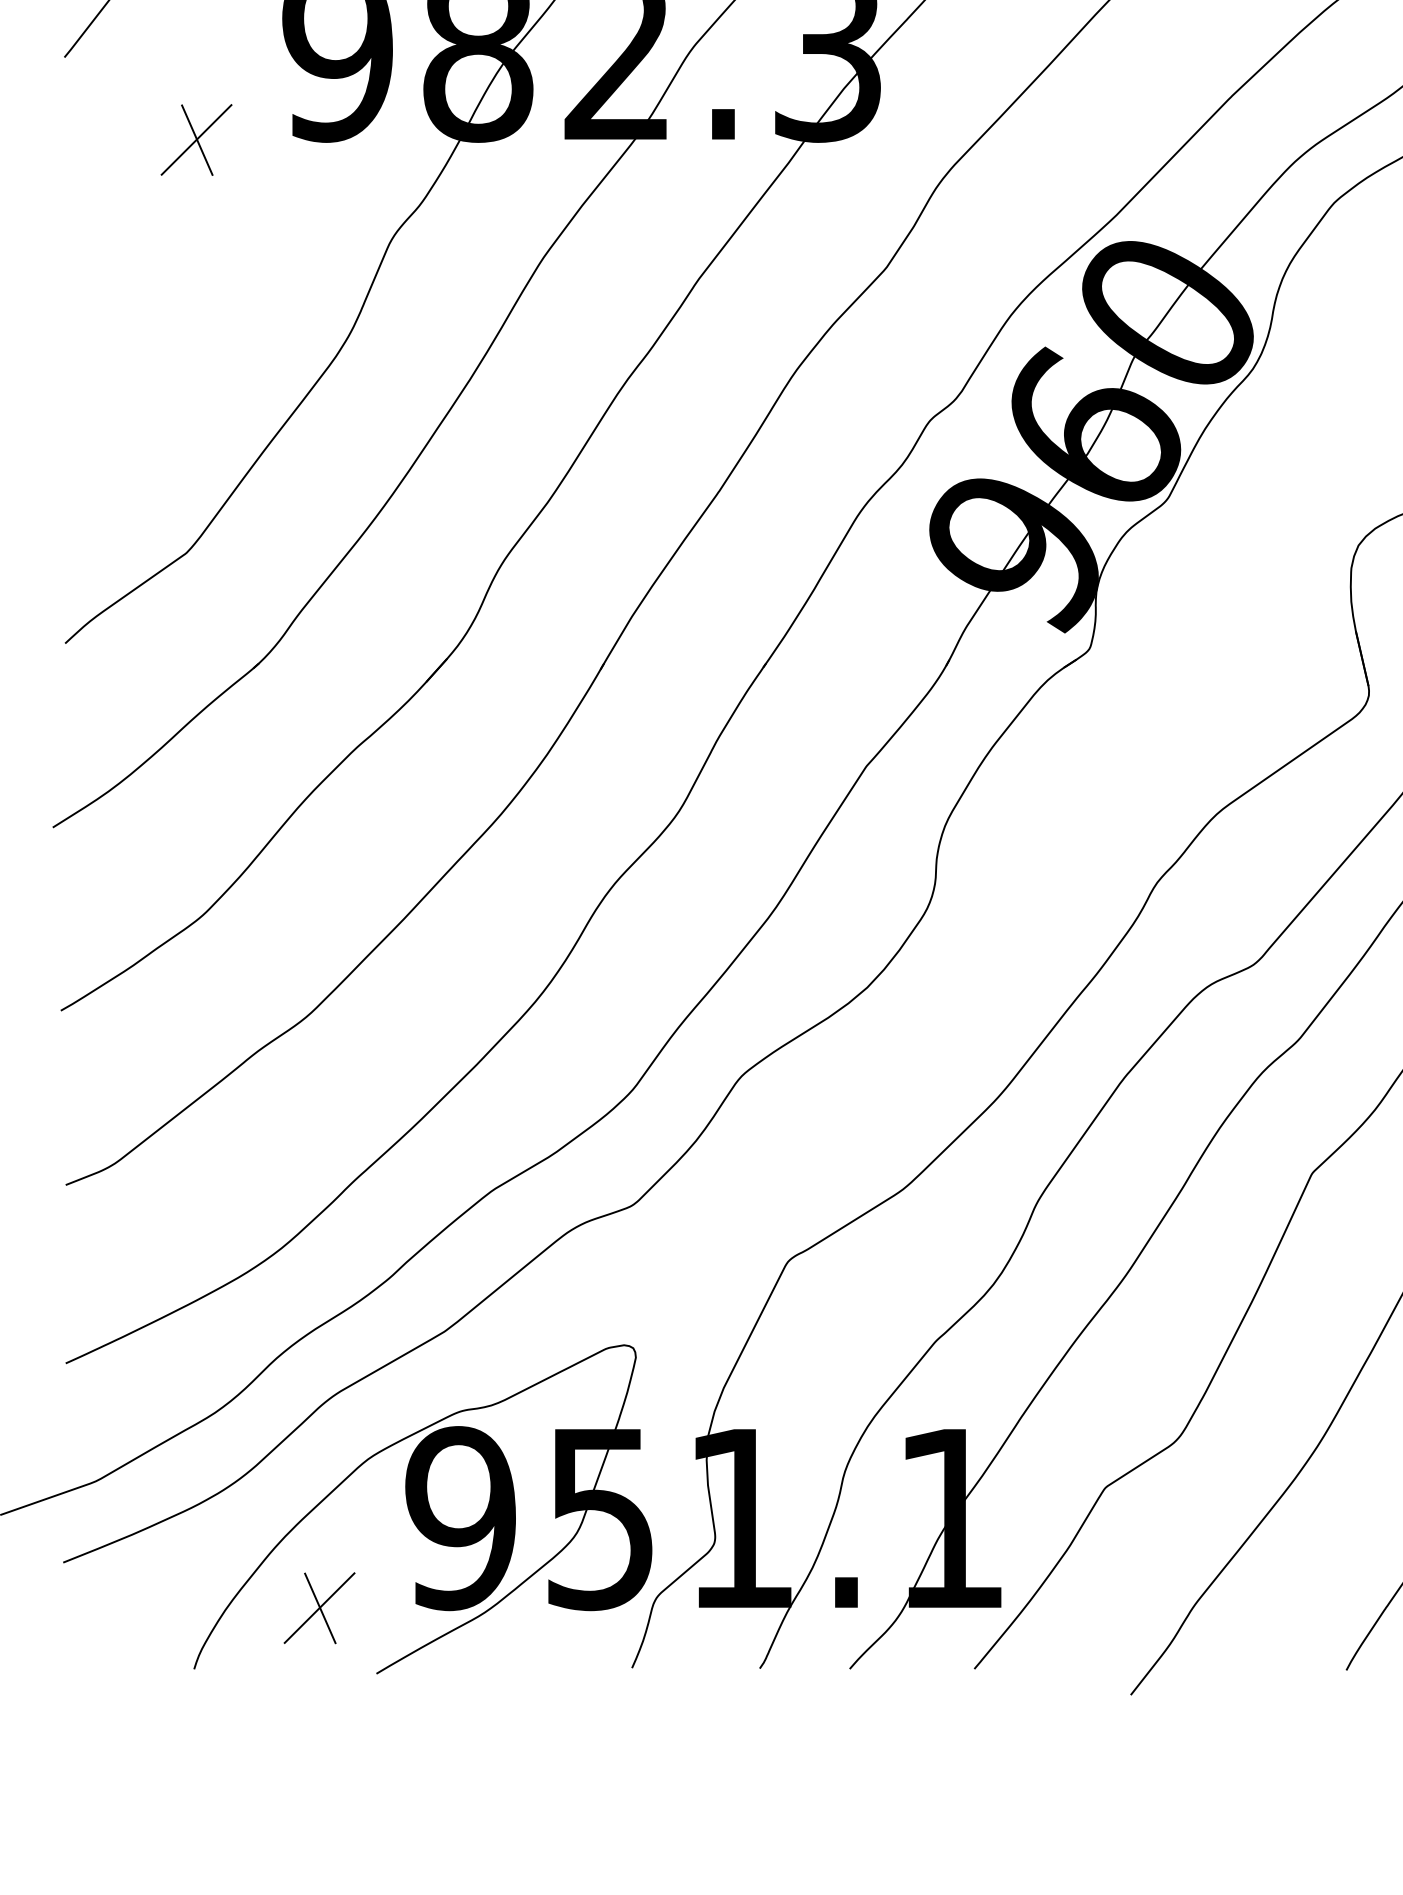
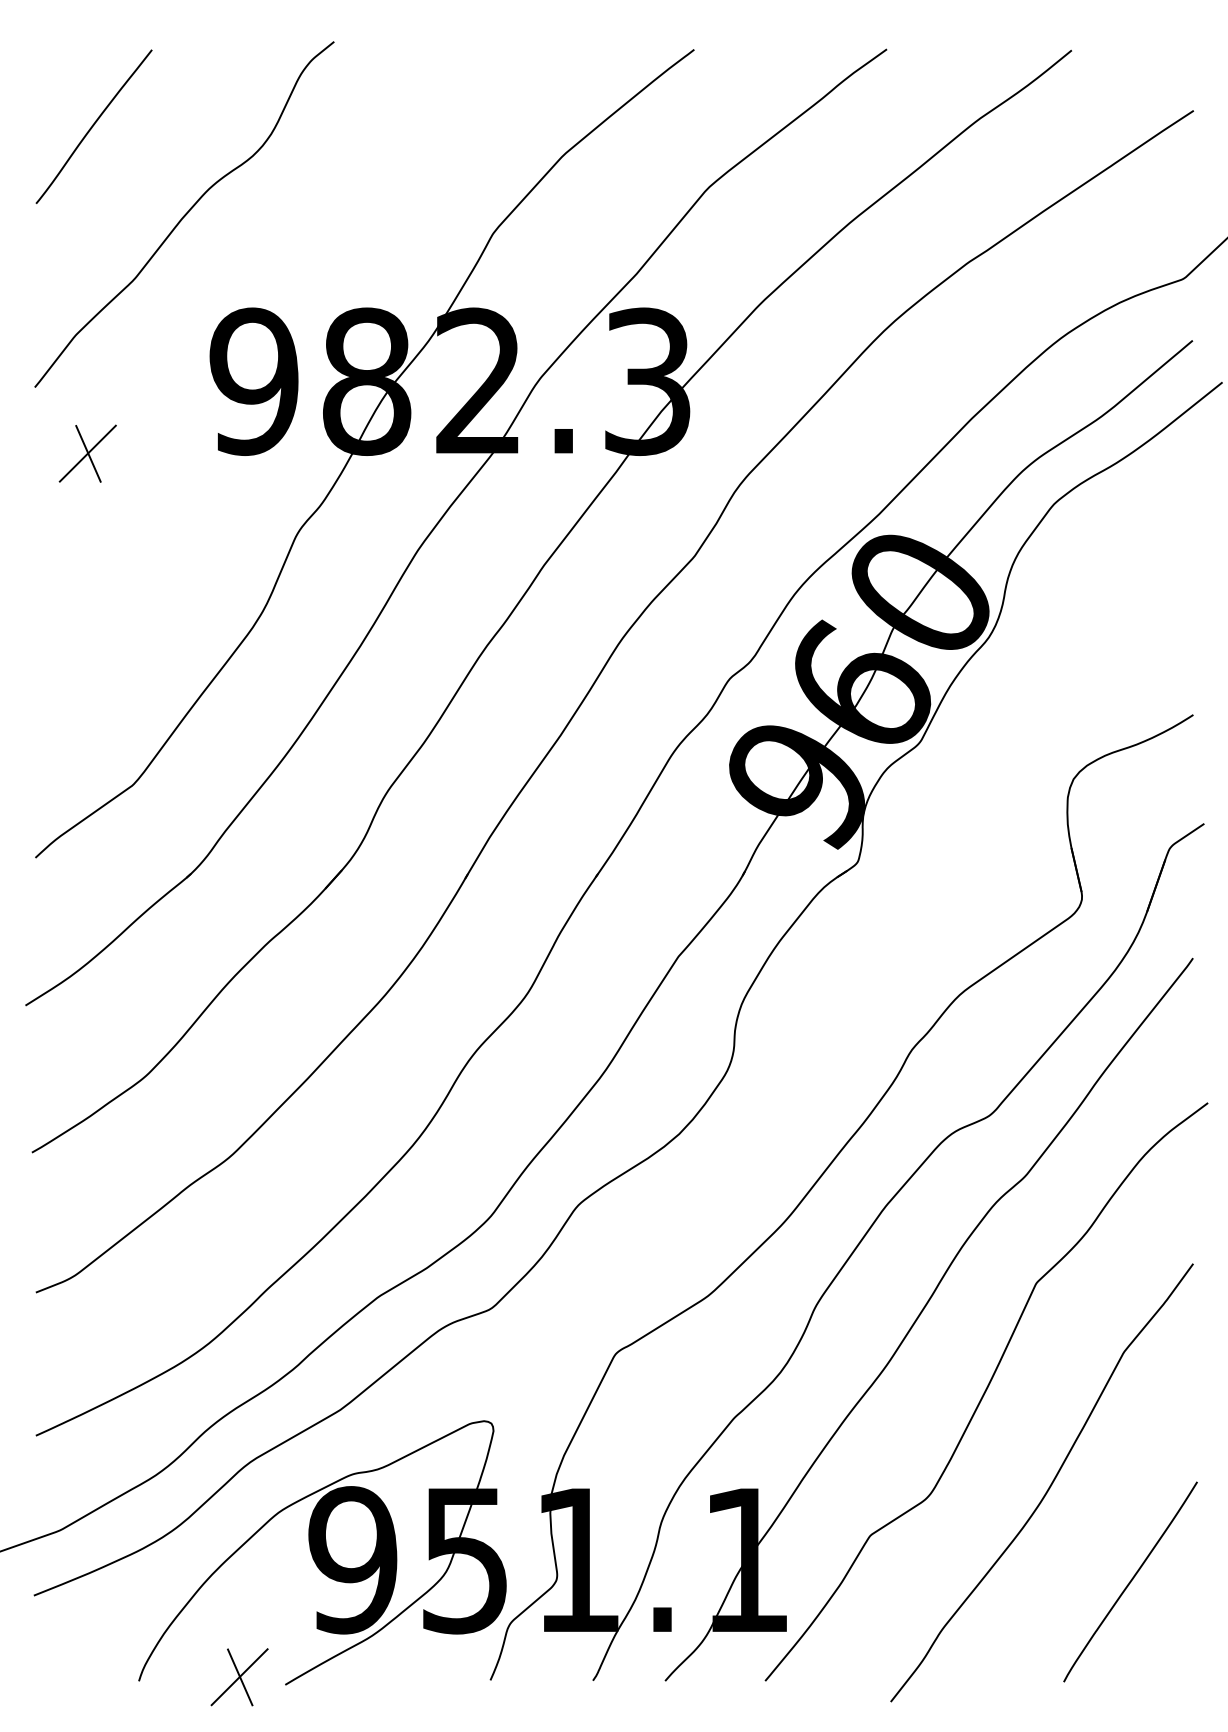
part: (196, 139) -> (87, 453), moved
part: (319, 1608) -> (239, 1677), moved

